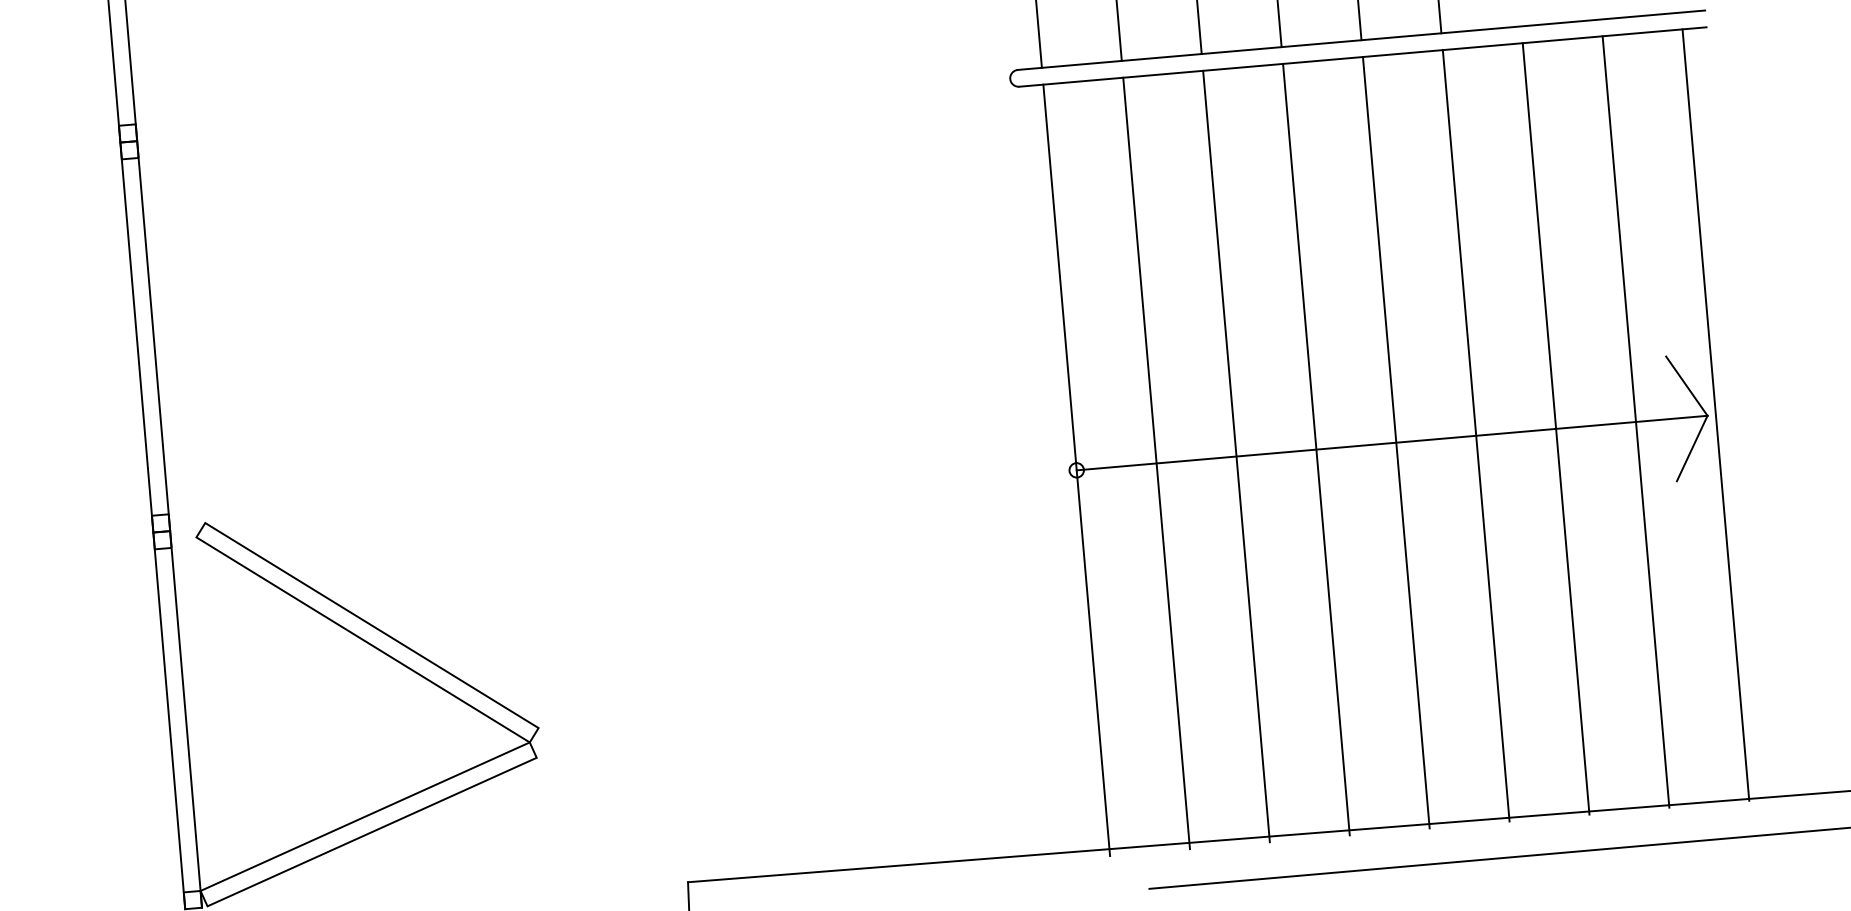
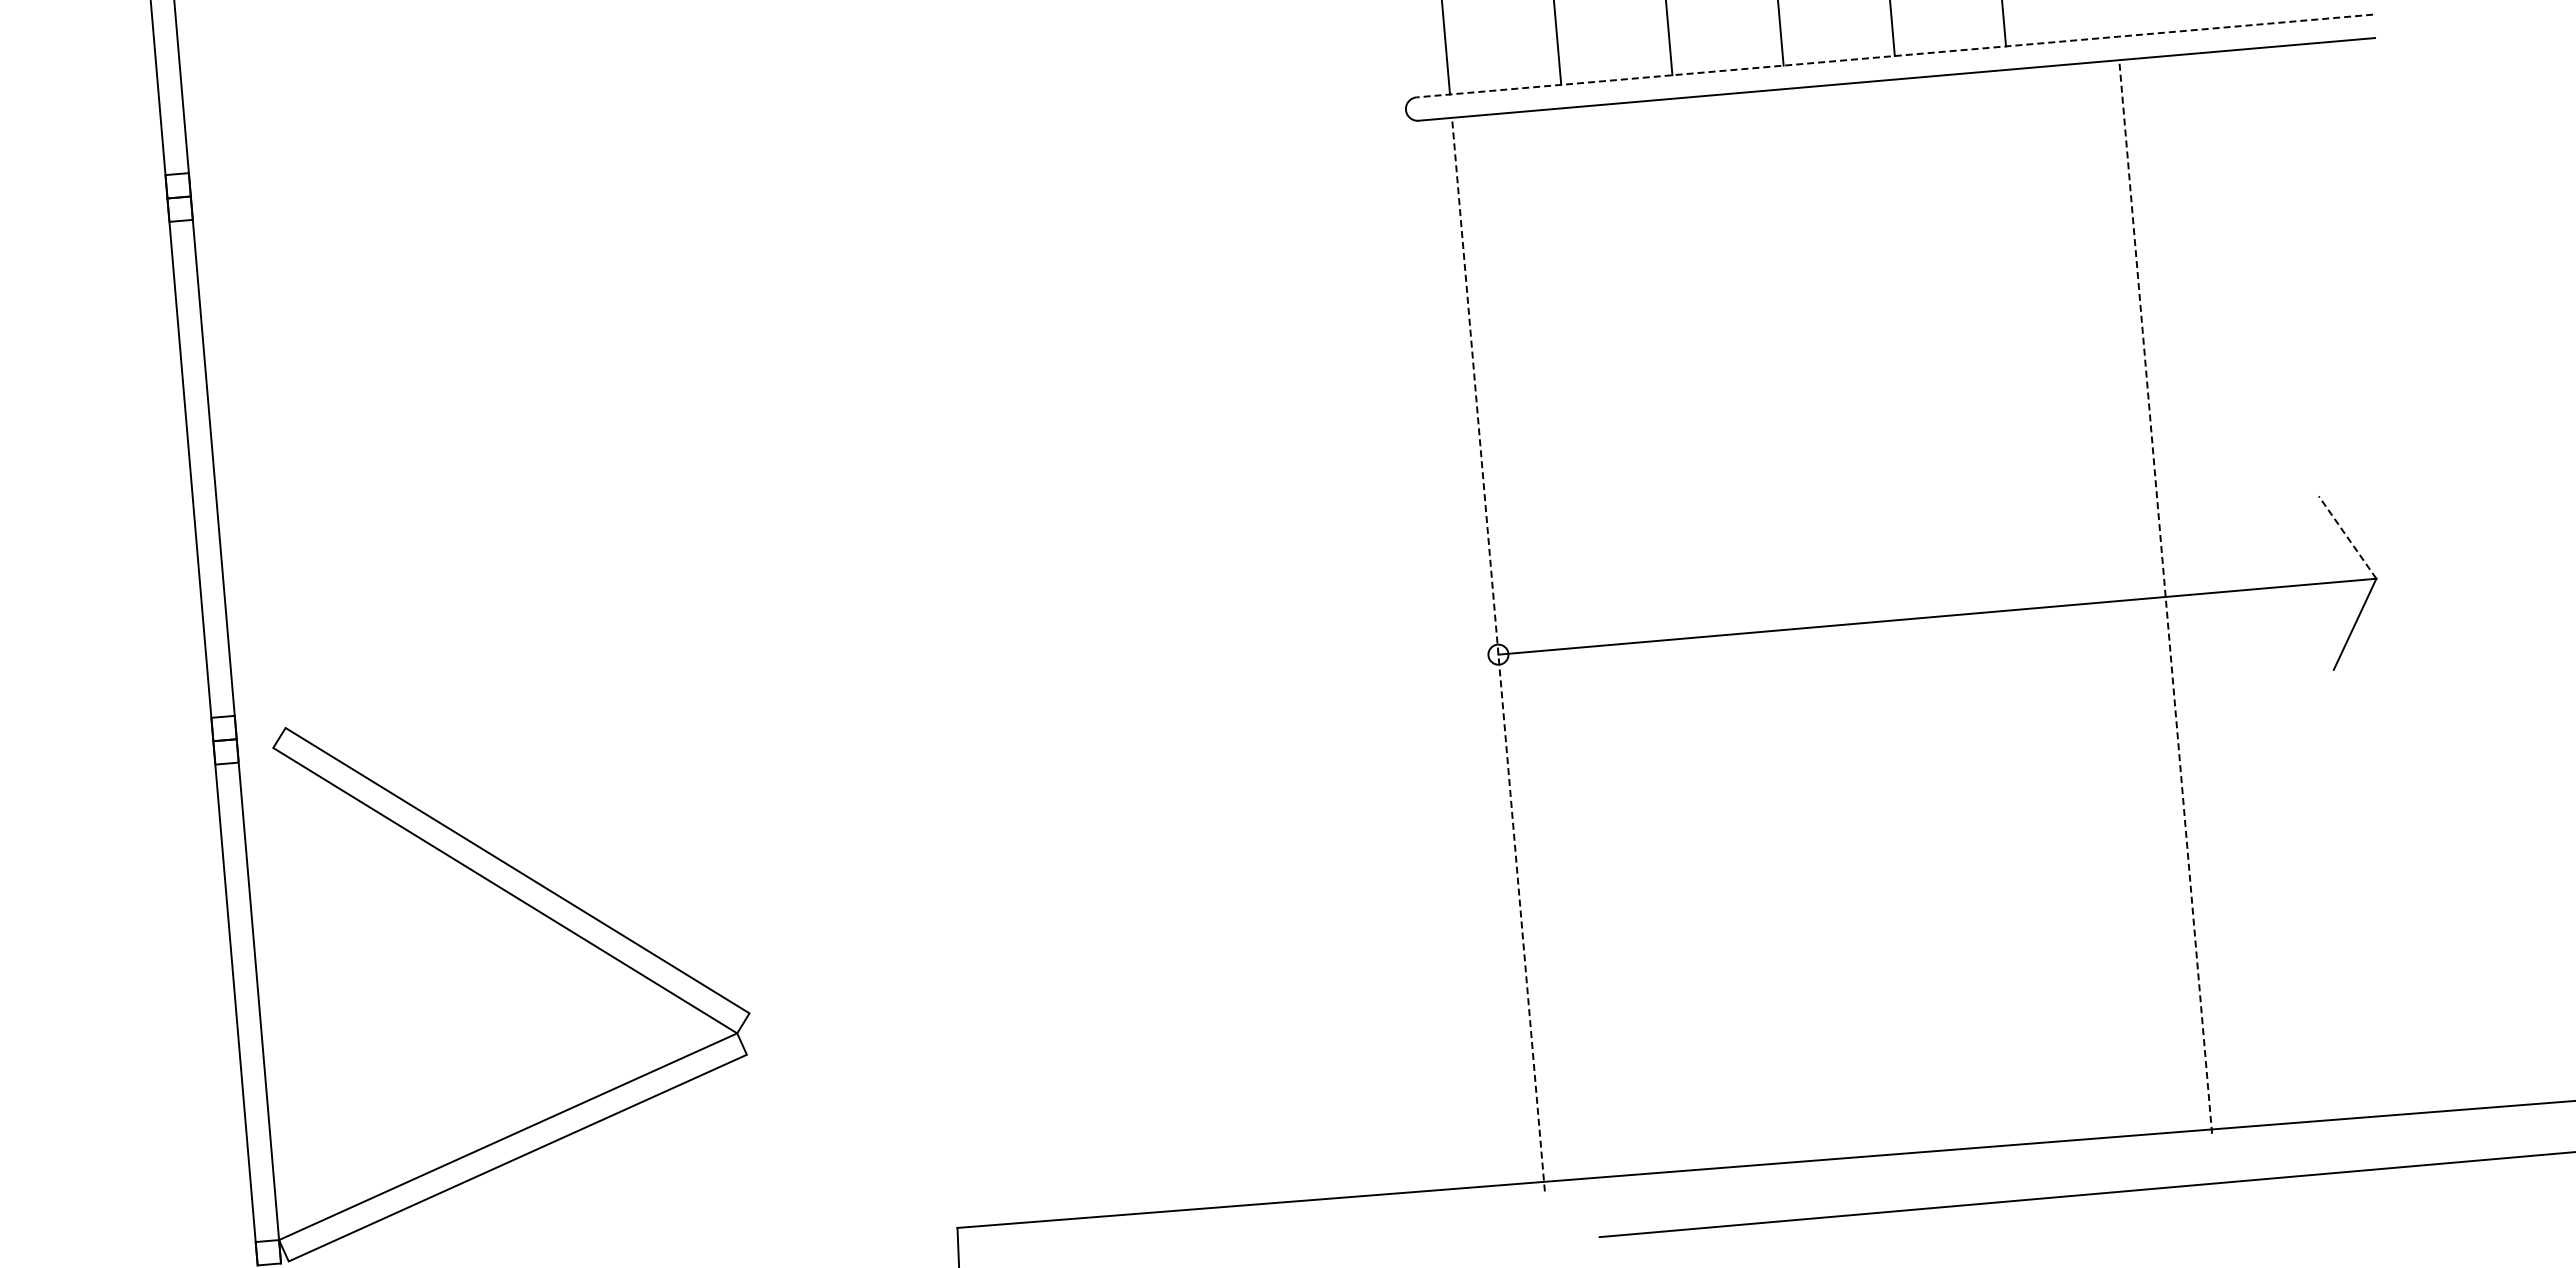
line: (1361, 40) -> (1894, 56), solid -> dashed
line: (1686, 386) -> (2347, 537), solid -> dashed
line: (1715, 414) -> (2387, 577), removed
line: (1635, 422) -> (2276, 587), removed
line: (1555, 428) -> (2165, 596), solid -> dashed
line: (1476, 435) -> (2054, 606), removed
line: (1395, 442) -> (1942, 616), removed
line: (1316, 449) -> (1831, 625), removed
line: (1236, 456) -> (1720, 635), removed
line: (1156, 463) -> (1609, 644), removed
line: (1076, 470) -> (1498, 654), solid -> dashed

